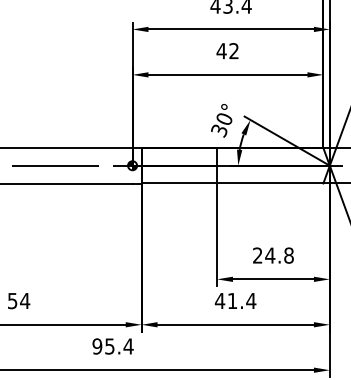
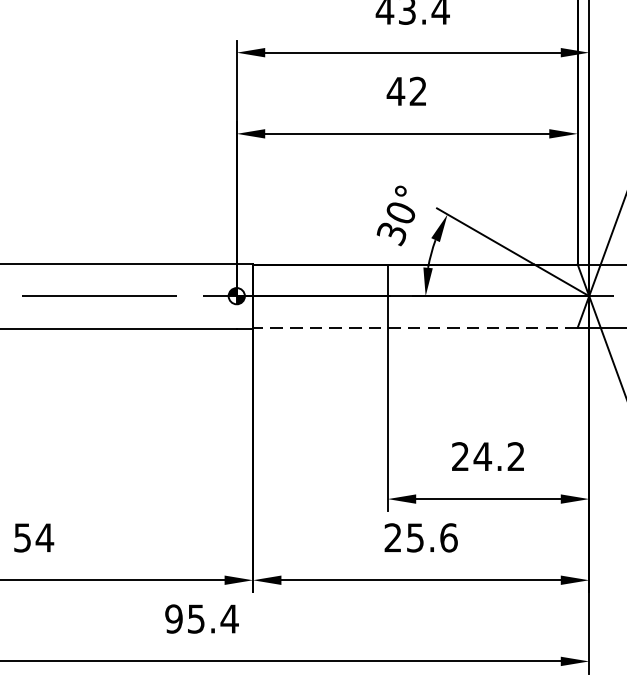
line: (232, 183) -> (415, 327), solid -> dashed
text: (288, 255) -> (515, 456), 24.8 -> 24.2
text: (235, 300) -> (420, 536), 41.4 -> 25.6

